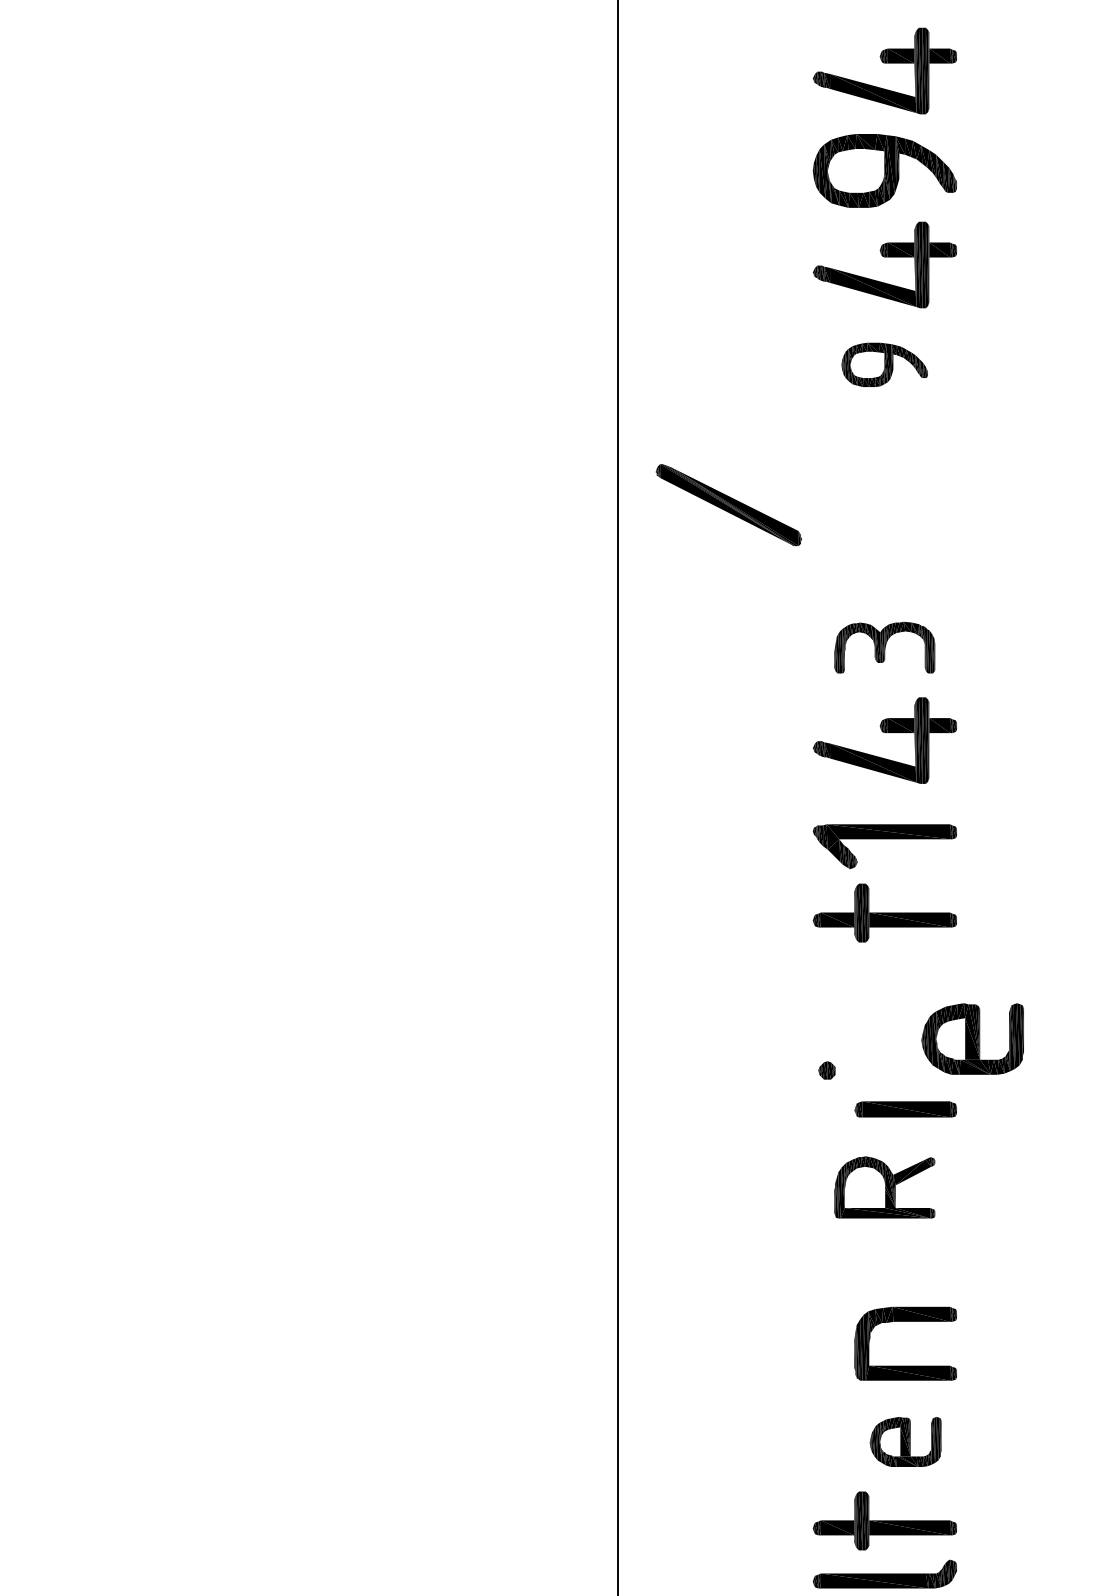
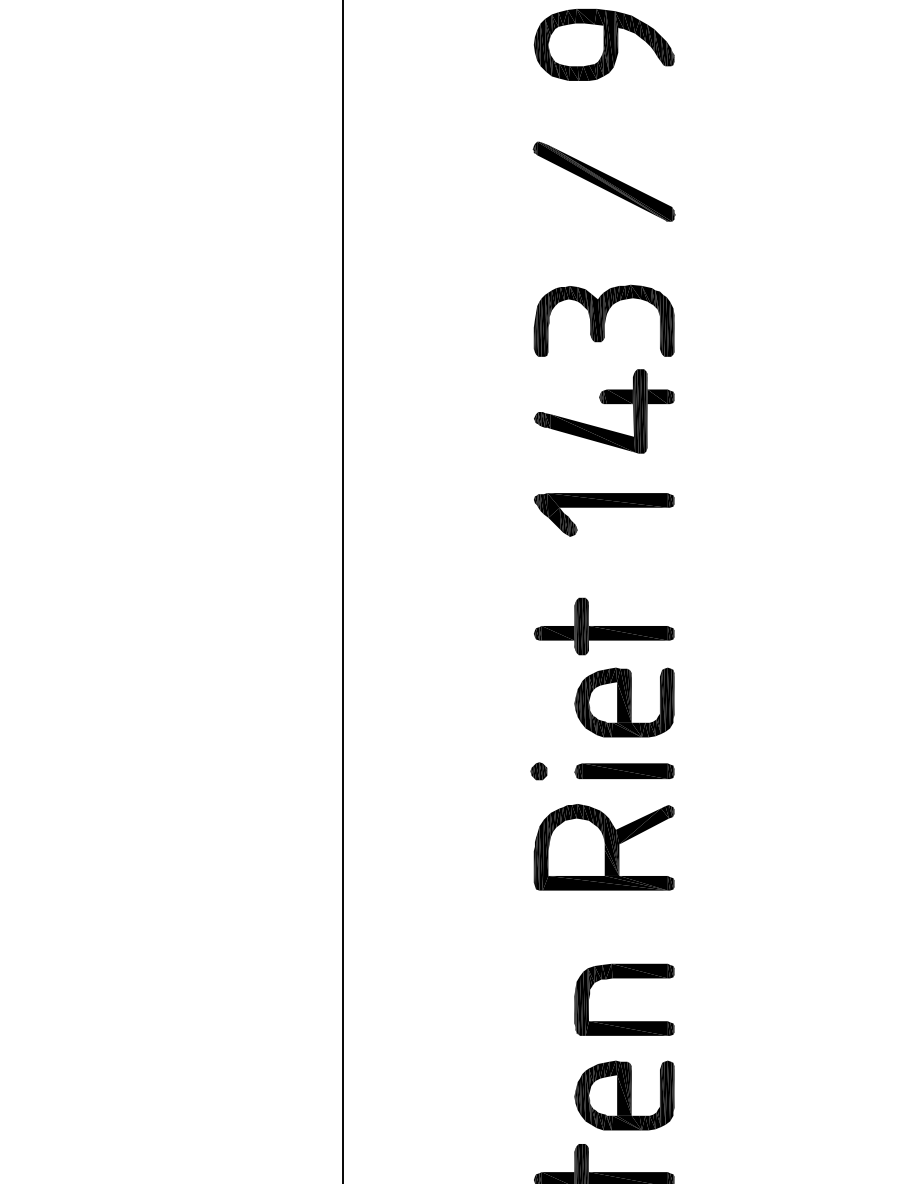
part: (884, 364) -> (603, 44), size x1.67
part: (728, 504) -> (603, 181), moved
part: (884, 647) -> (603, 320), size x1.43
part: (884, 912) -> (603, 625), moved
part: (972, 1038) -> (624, 702), moved
part: (826, 1070) -> (538, 771), moved
part: (884, 1187) -> (603, 847), size x1.43
part: (905, 1441) -> (624, 1095), size x1.43

